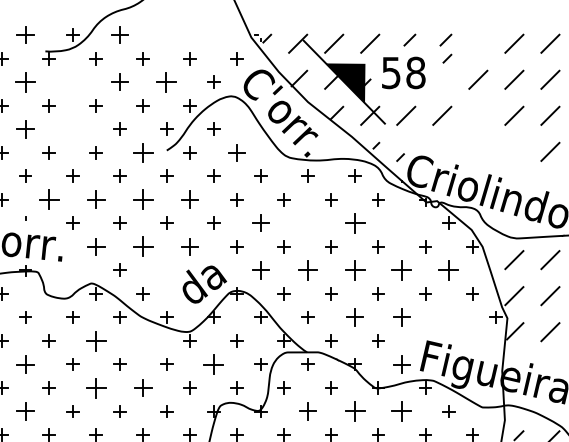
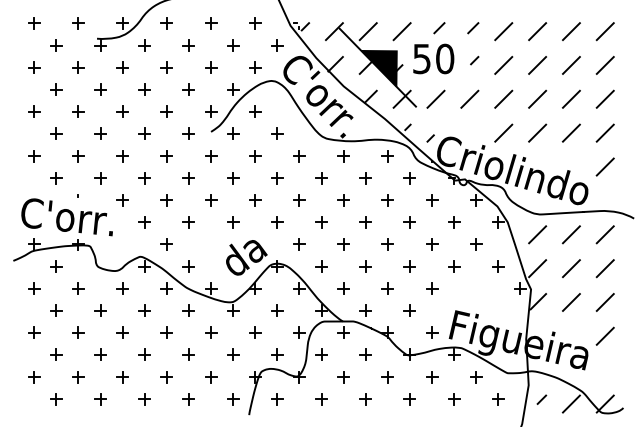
part: (25, 35) -> (78, 23), size x0.71
part: (119, 35) -> (166, 23), size x0.71
part: (167, 35) -> (211, 23), added
part: (214, 35) -> (255, 23), added
line: (478, 43) -> (503, 31), added
line: (447, 58) -> (474, 60), moved
text: (416, 72) -> (445, 58), 58 -> 50
part: (25, 82) -> (78, 67), size x0.62
part: (72, 82) -> (122, 67), added
part: (119, 82) -> (166, 67), size x0.71
part: (167, 82) -> (211, 67), size x0.62
line: (478, 115) -> (503, 98), added
part: (25, 128) -> (78, 111), size x0.71
part: (72, 128) -> (122, 111), added
line: (478, 151) -> (503, 132), added
line: (514, 151) -> (537, 132), added
part: (142, 152) -> (188, 133), size x0.62
part: (237, 152) -> (277, 133), size x0.71
part: (49, 200) -> (100, 178), size x0.62
part: (95, 200) -> (144, 178), size x0.71
part: (142, 200) -> (188, 178), size x0.62
part: (190, 200) -> (233, 178), size x0.71
part: (260, 223) -> (299, 200), size x0.71
part: (307, 223) -> (343, 200), added
part: (354, 223) -> (387, 200), size x0.62
part: (402, 223) -> (432, 200), added
part: (95, 247) -> (144, 222), size x0.71
part: (142, 247) -> (188, 222), size x0.62
part: (190, 247) -> (233, 222), size x0.71
part: (260, 270) -> (299, 244), size x0.71
part: (307, 270) -> (343, 244), size x0.62
part: (354, 270) -> (387, 244), size x0.62
part: (402, 270) -> (432, 244), size x0.62
part: (449, 270) -> (476, 244), size x0.62
part: (354, 317) -> (387, 288), size x0.71
part: (402, 317) -> (432, 288), size x0.71
part: (95, 340) -> (144, 310), size x0.62
part: (142, 340) -> (188, 310), added
part: (25, 364) -> (78, 332), size x0.71
part: (214, 364) -> (255, 332), size x0.62
part: (402, 364) -> (432, 332), size x0.71
part: (95, 387) -> (144, 354), size x0.62
part: (142, 387) -> (188, 354), size x0.71
part: (25, 412) -> (78, 377), size x0.71
part: (307, 412) -> (343, 377), size x0.71
part: (354, 412) -> (387, 377), size x0.62
part: (402, 412) -> (432, 377), size x0.62

